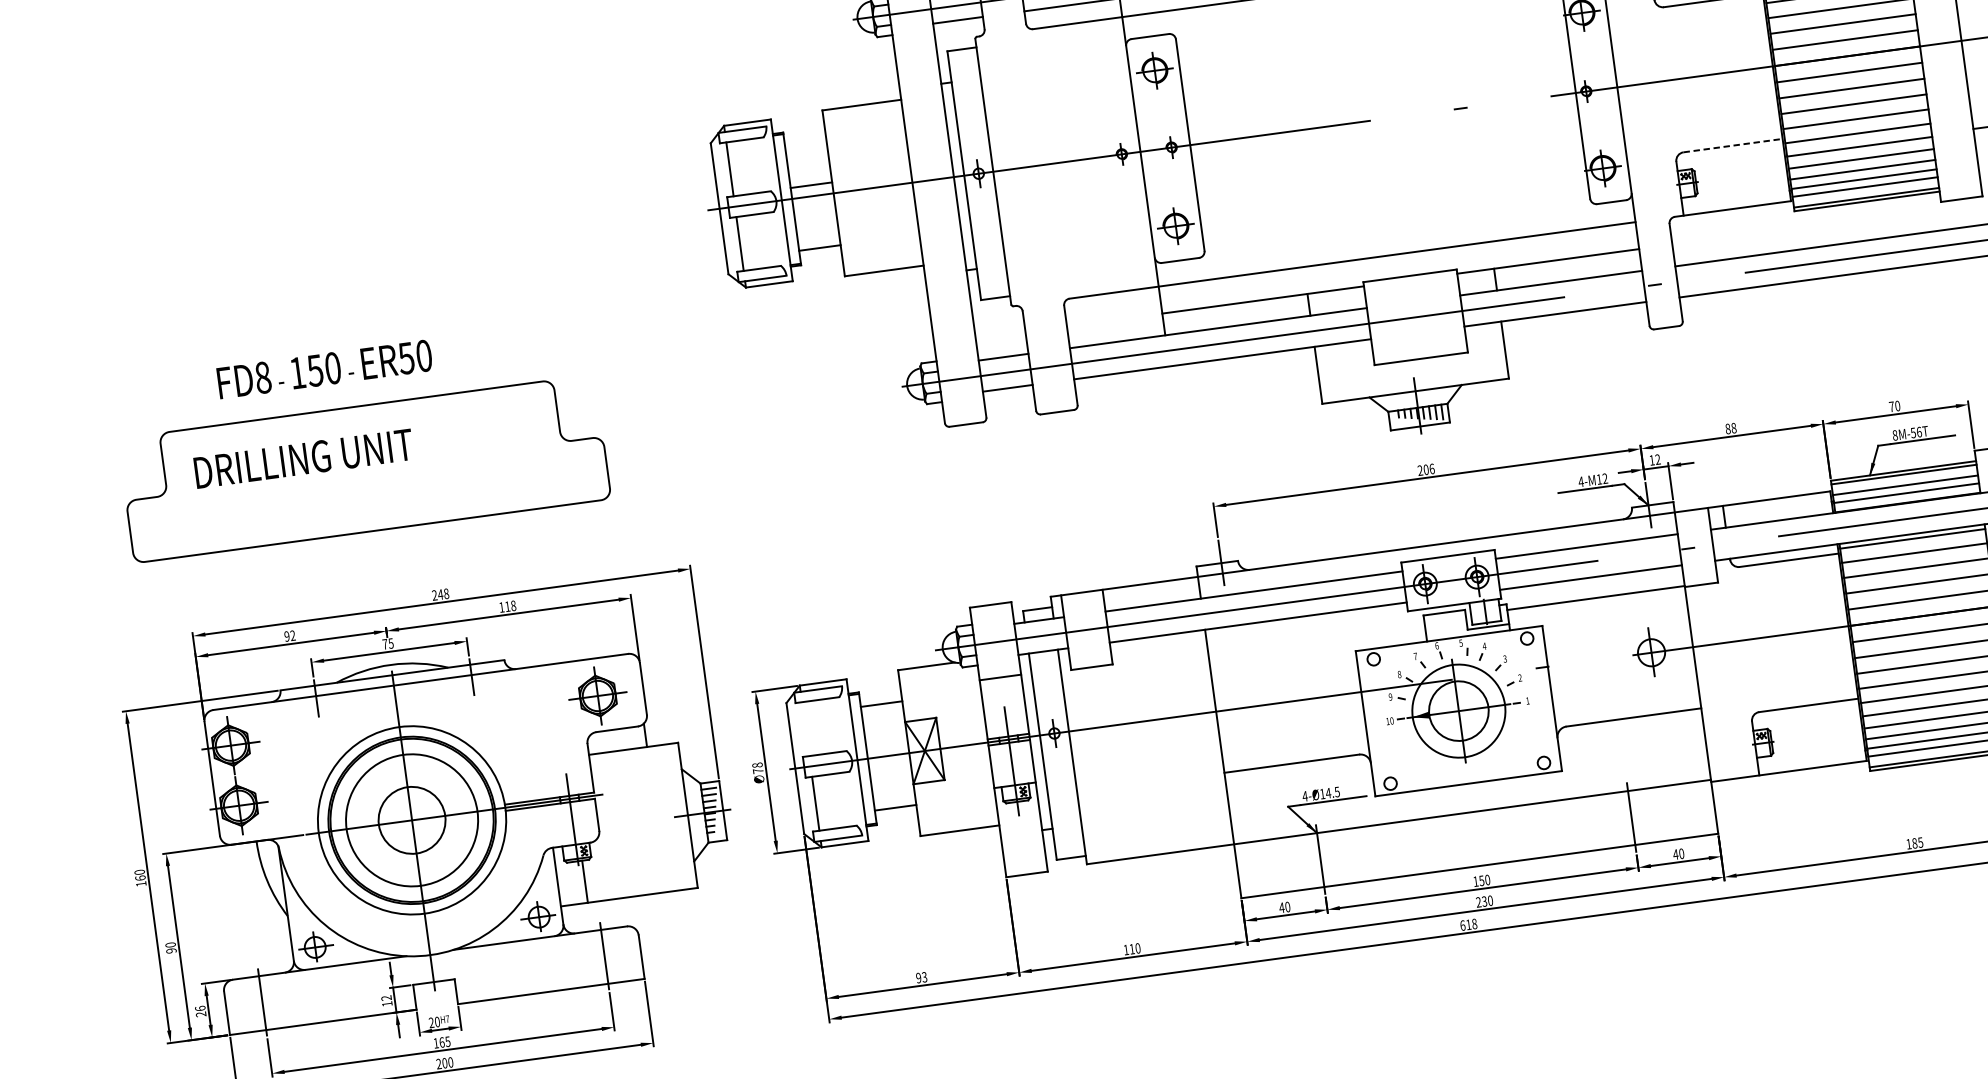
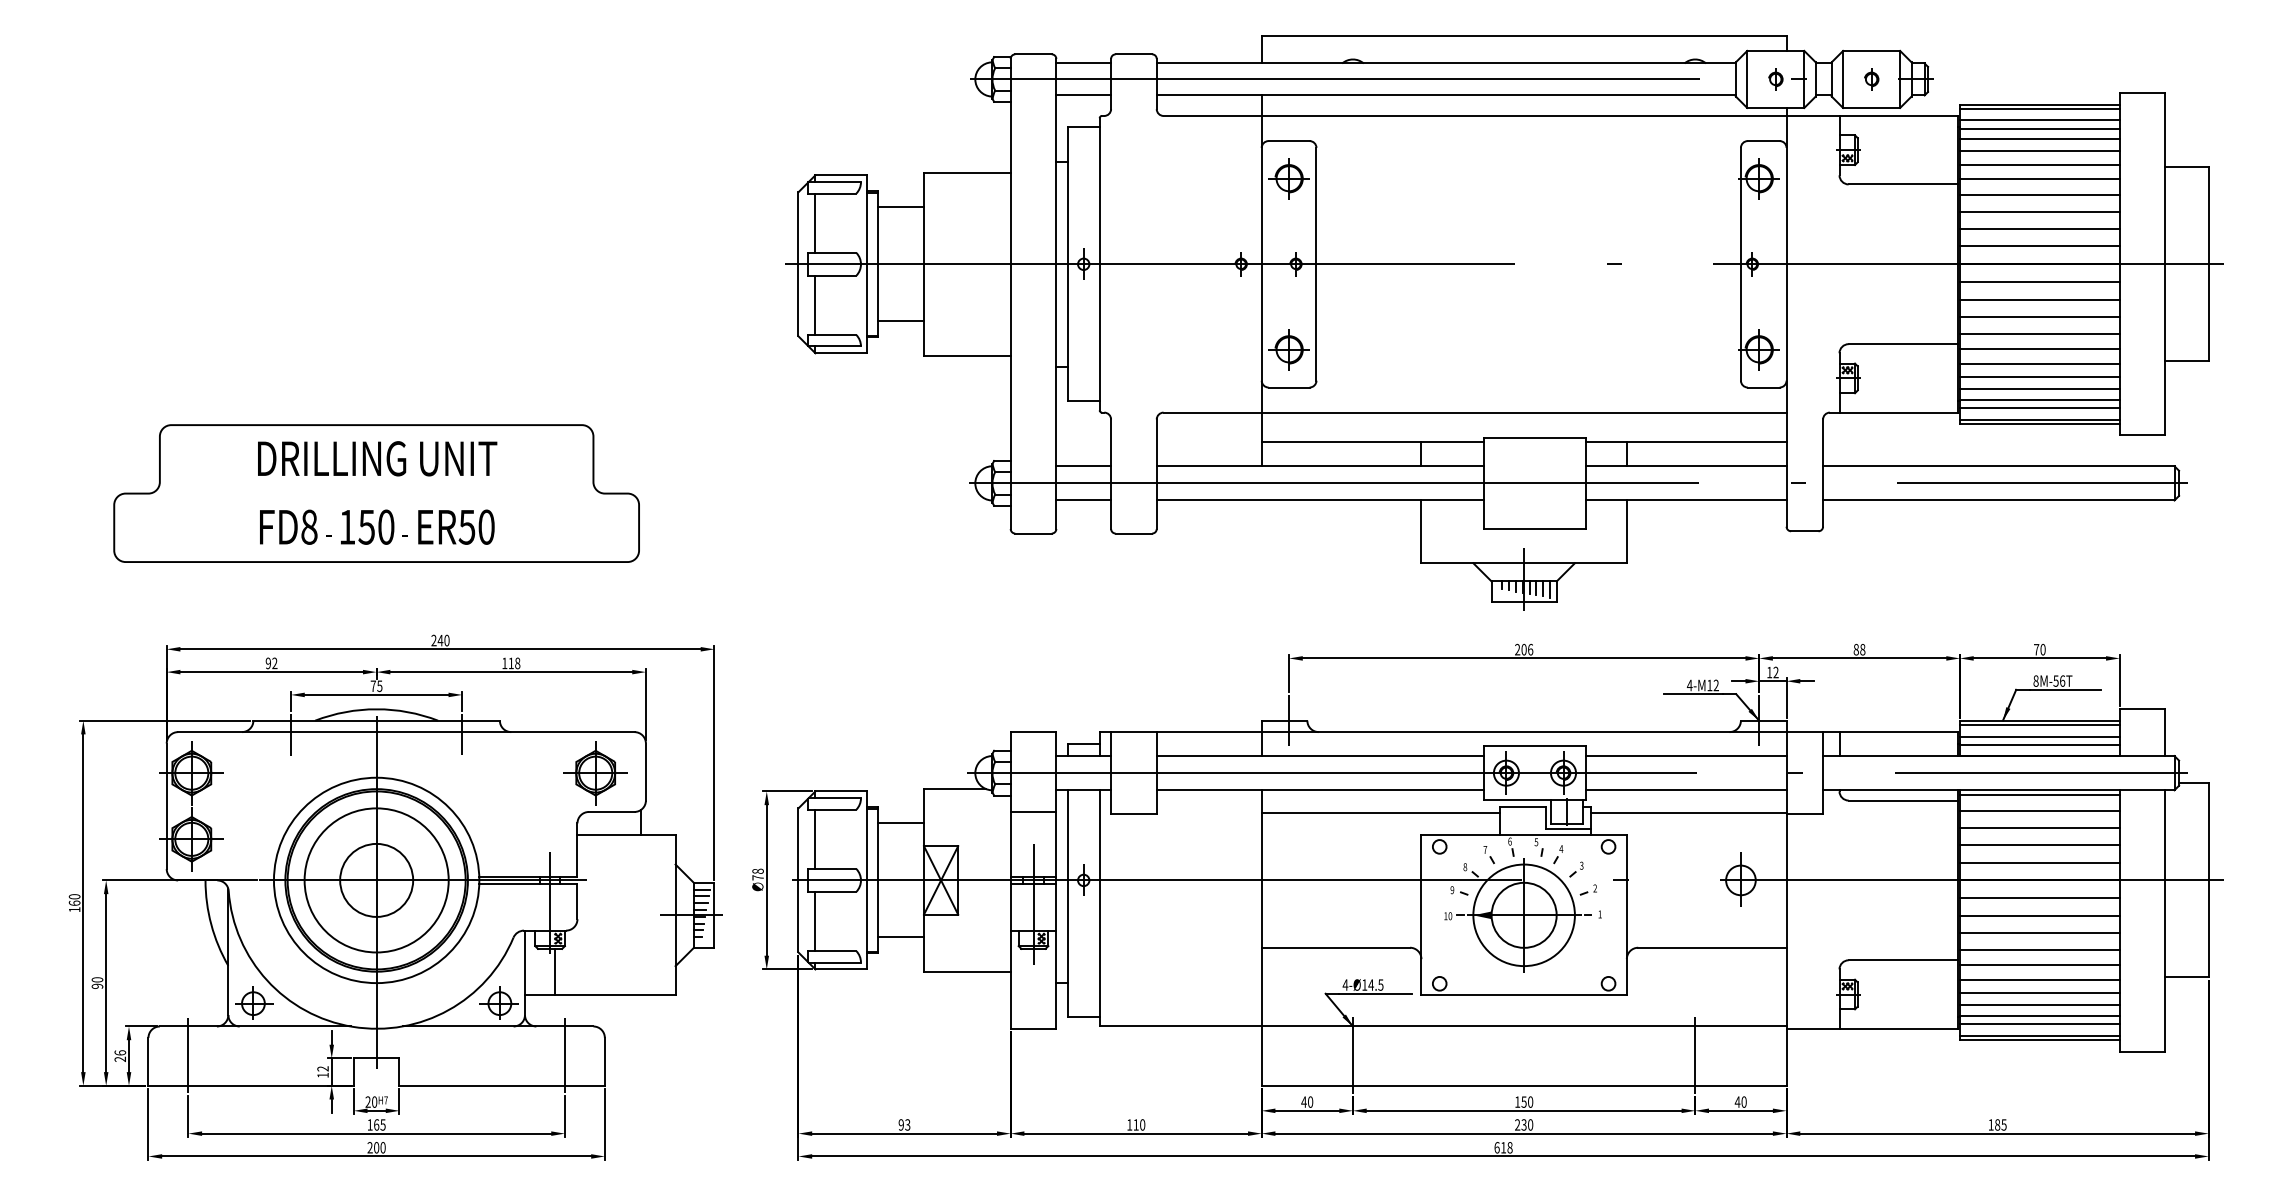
line: (1733, 145) -> (1903, 344), dashed -> solid
line: (810, 185) -> (900, 207), moved
text: (324, 368) -> (377, 526), moved
text: (303, 458) -> (377, 458), moved
text: (446, 593) -> (446, 640), 248 -> 240
line: (1315, 636) -> (1380, 813), added
line: (805, 729) -> (815, 839), added

